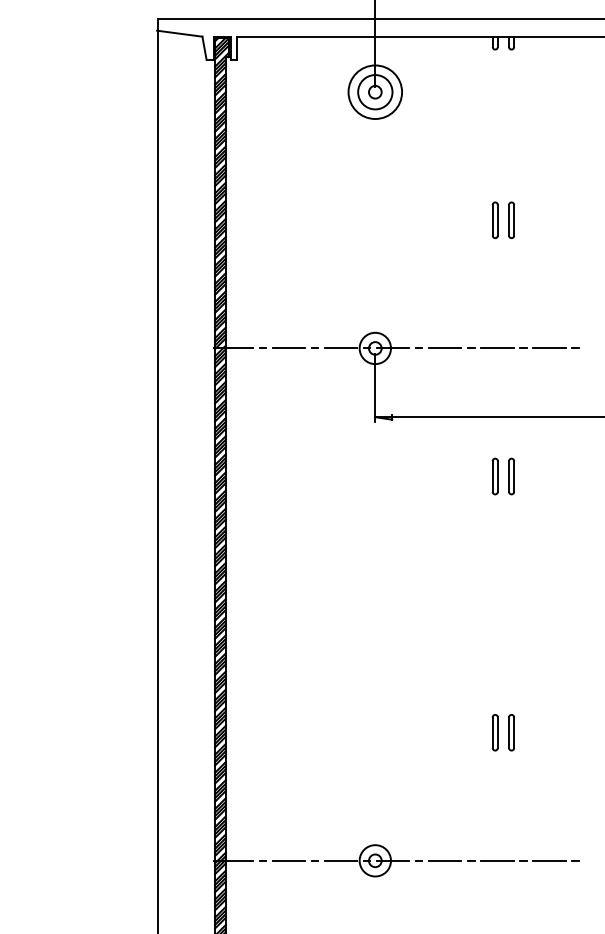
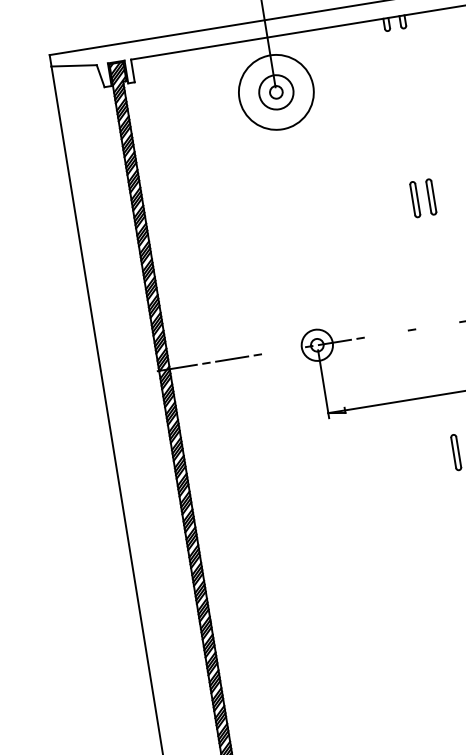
circle: (375, 92) -> (276, 92), size x1.4
line: (340, 348) -> (282, 350), removed
line: (444, 348) -> (385, 334), removed
line: (497, 348) -> (437, 325), removed

